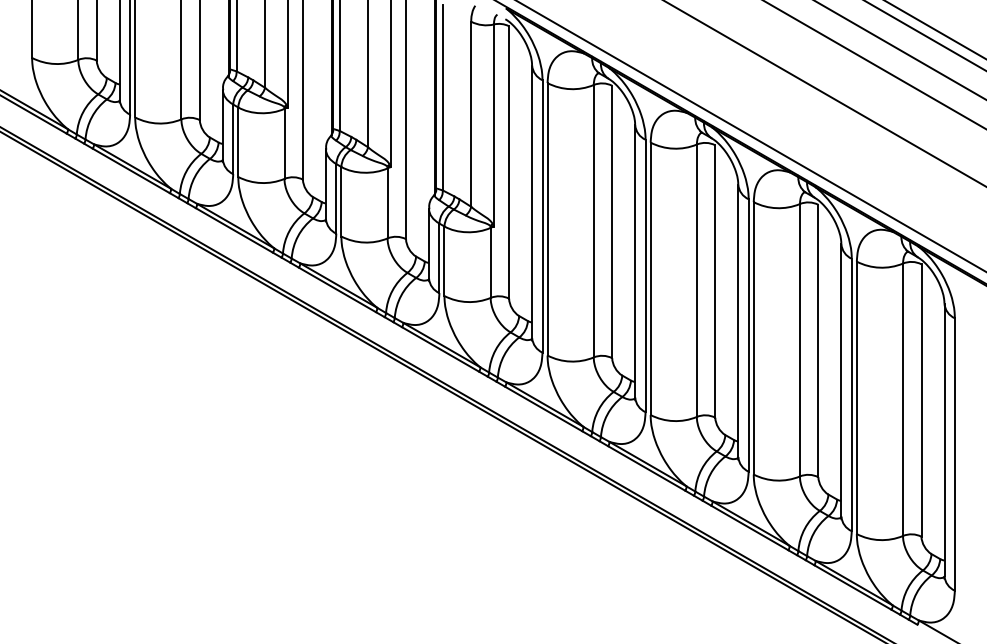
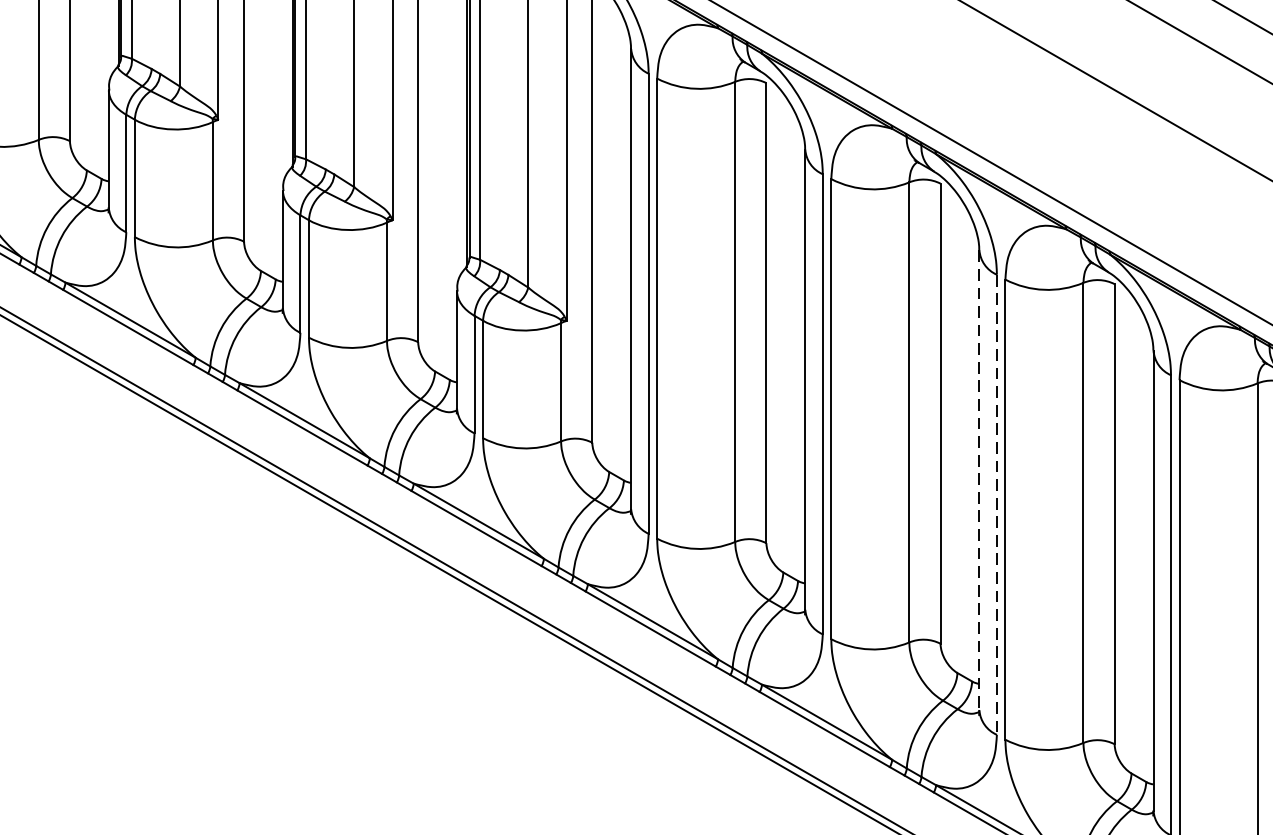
line: (738, 321) -> (979, 481), solid -> dashed
line: (748, 335) -> (996, 504), solid -> dashed

